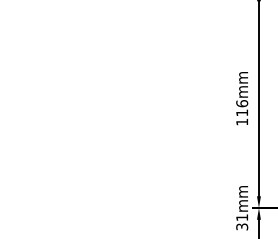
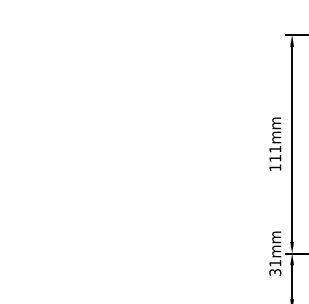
text: (242, 102) -> (275, 148), 116mm -> 111mm

